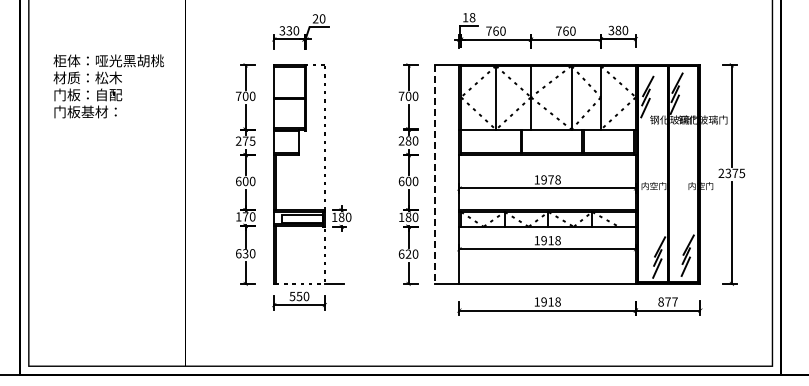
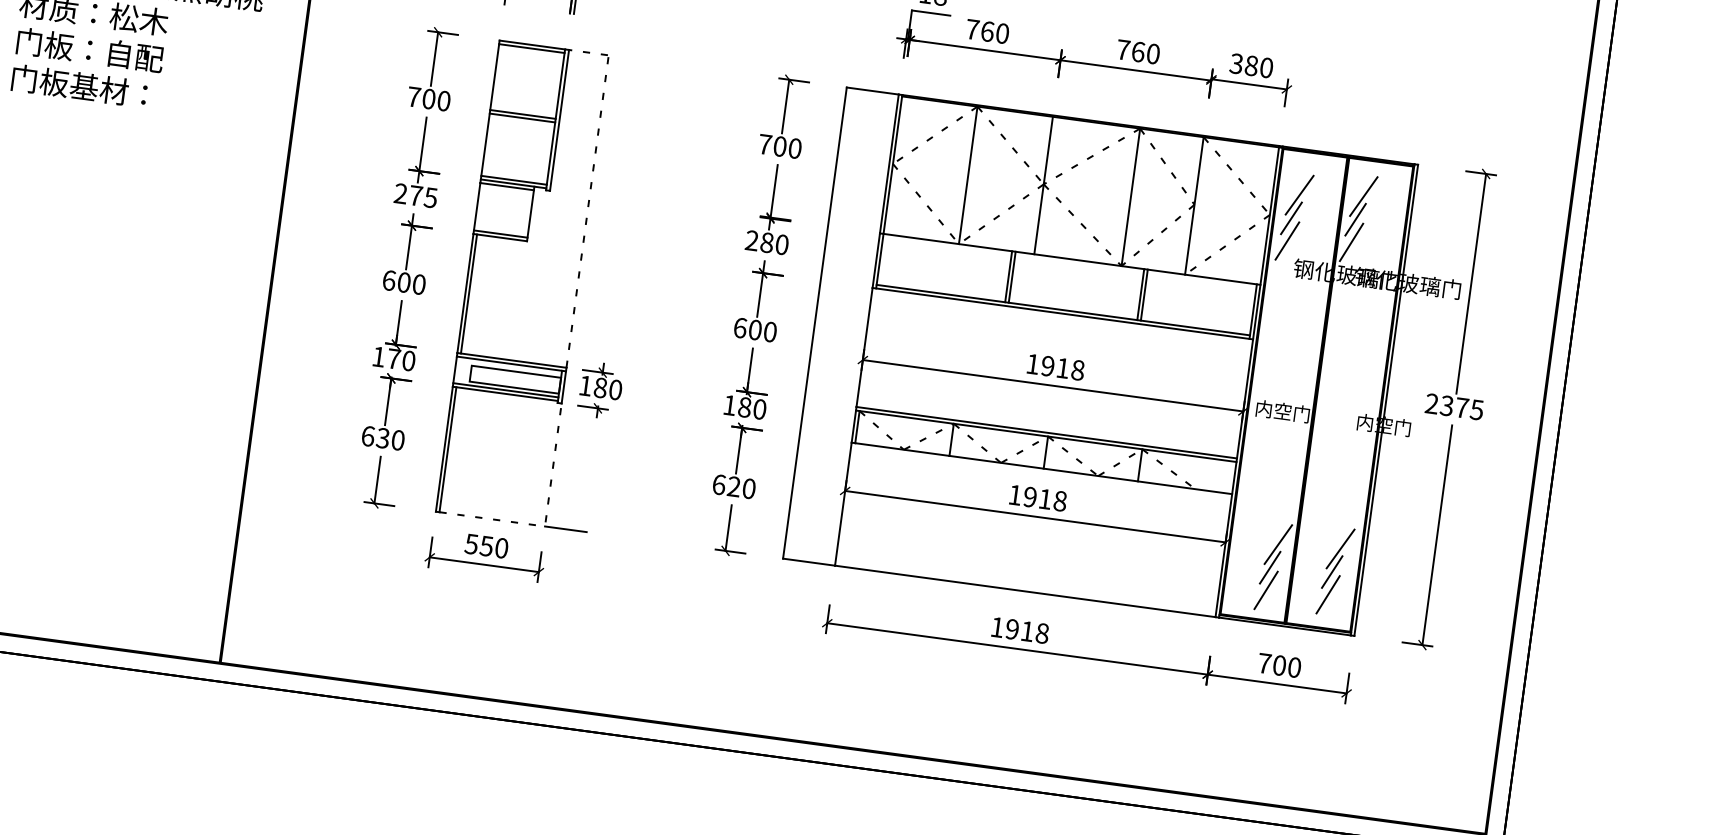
line: (435, 175) -> (815, 325), dashed -> solid
text: (550, 179) -> (1061, 367), 1978 -> 1918
text: (667, 301) -> (1278, 664), 877 -> 700

